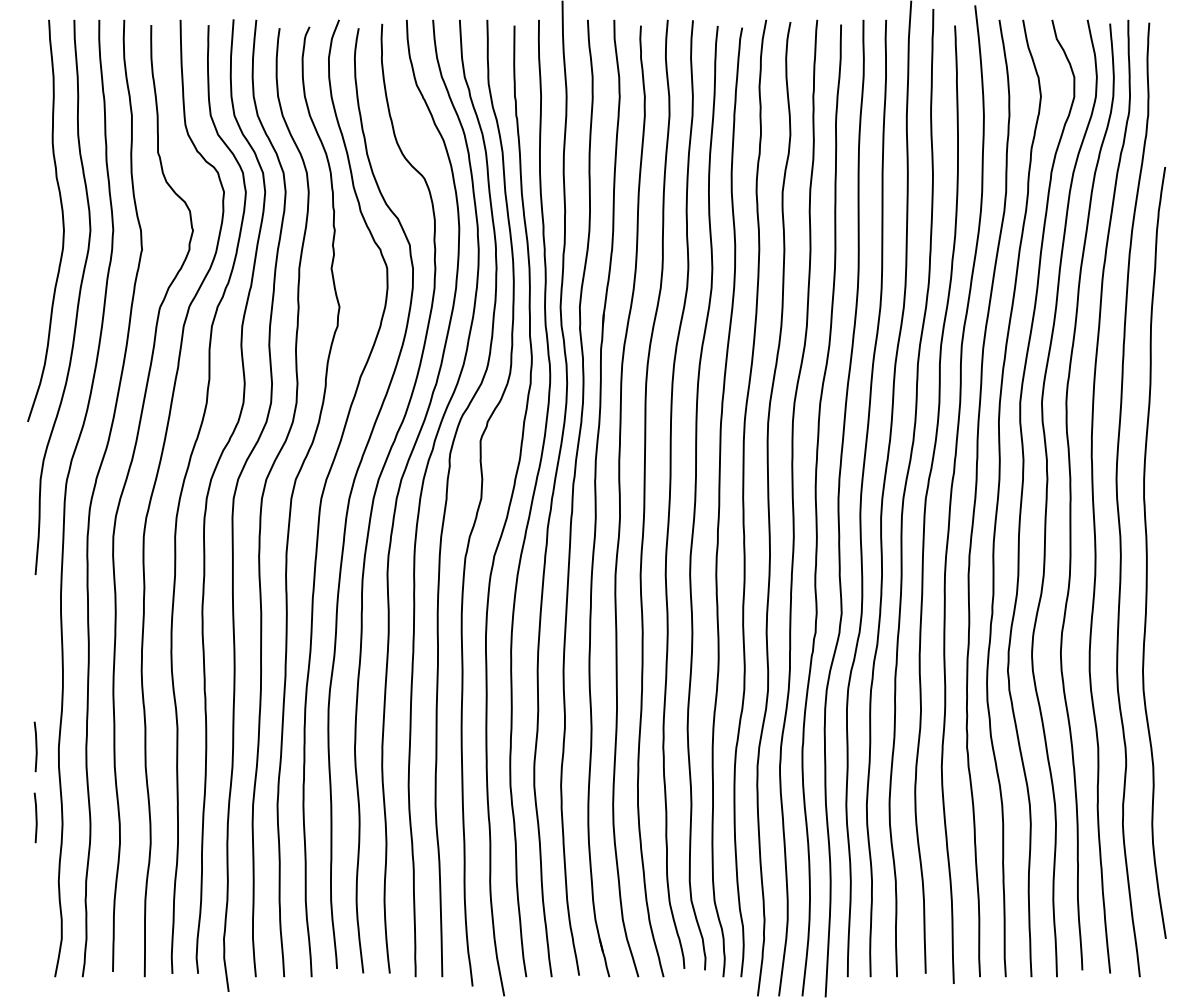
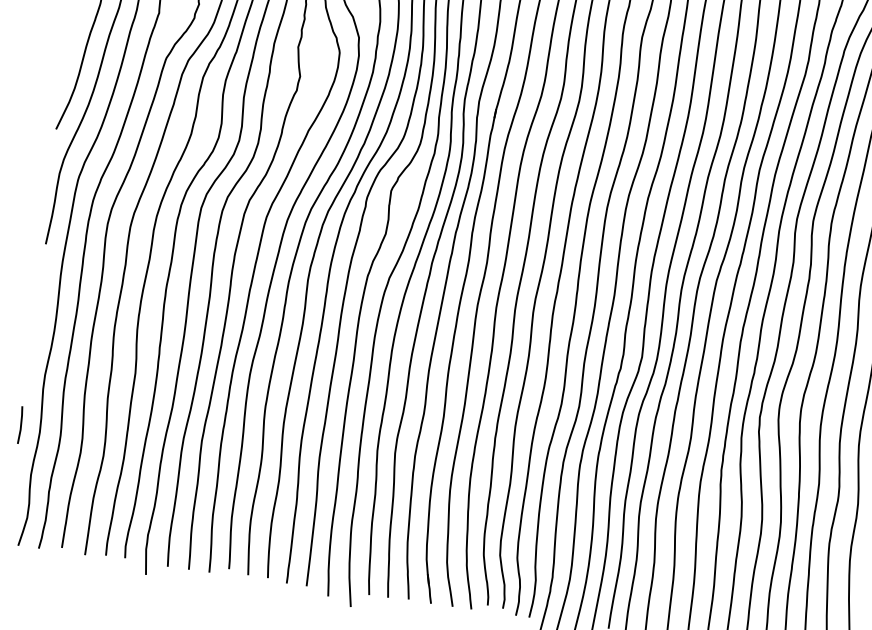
line: (35, 746) -> (27, 371), removed

